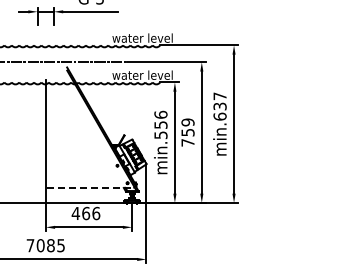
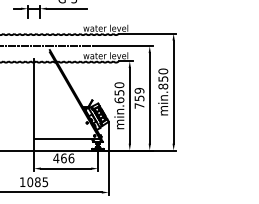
text: (219, 106) -> (162, 79), min.637 -> min.850
text: (160, 124) -> (119, 92), min.556 -> min.650
line: (90, 187) -> (67, 139), dashed -> solid
text: (30, 245) -> (22, 182), 7085 -> 1085

